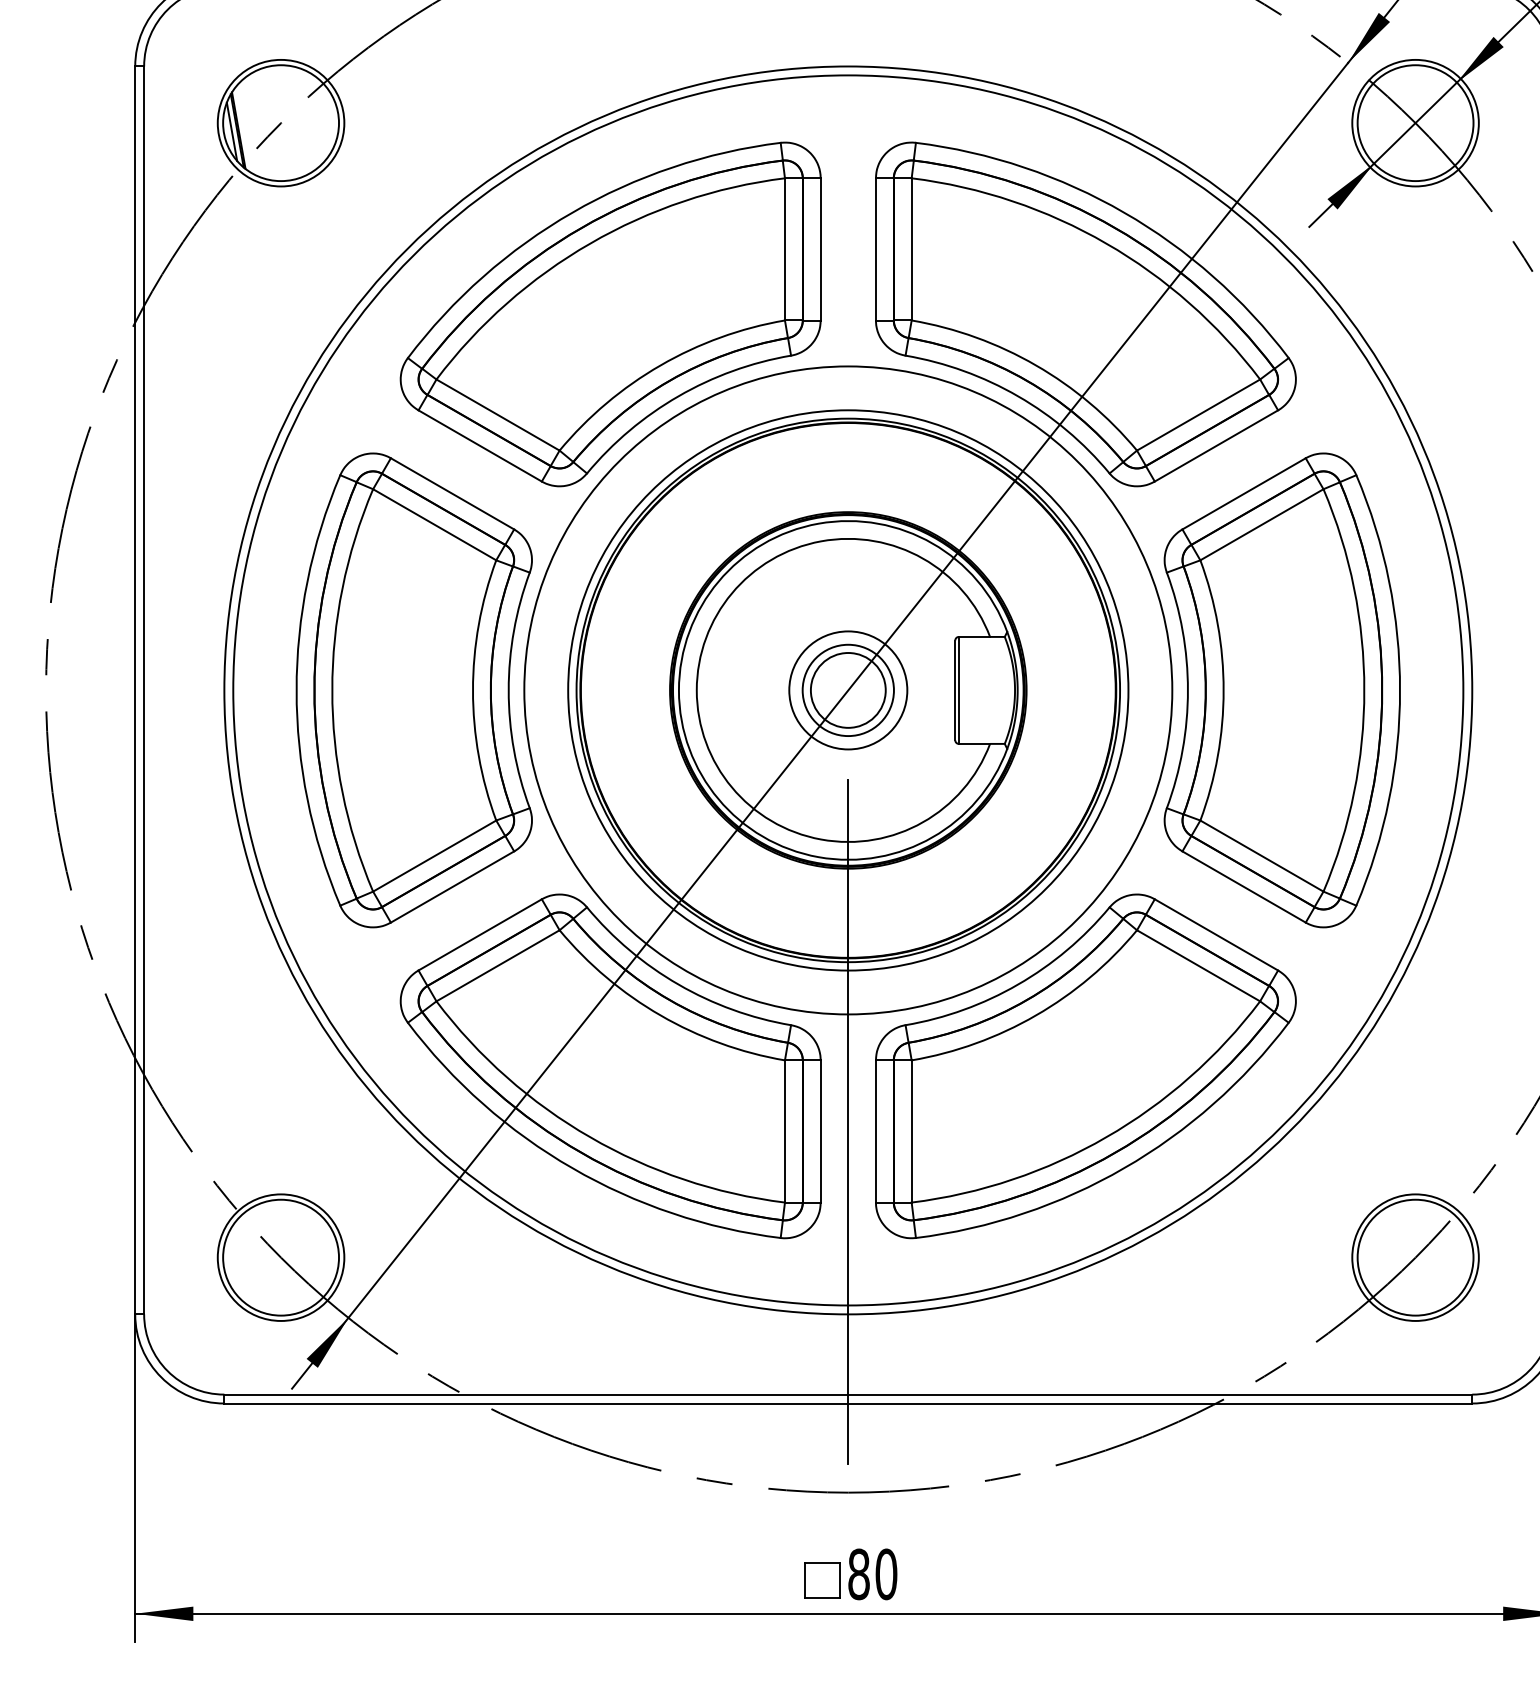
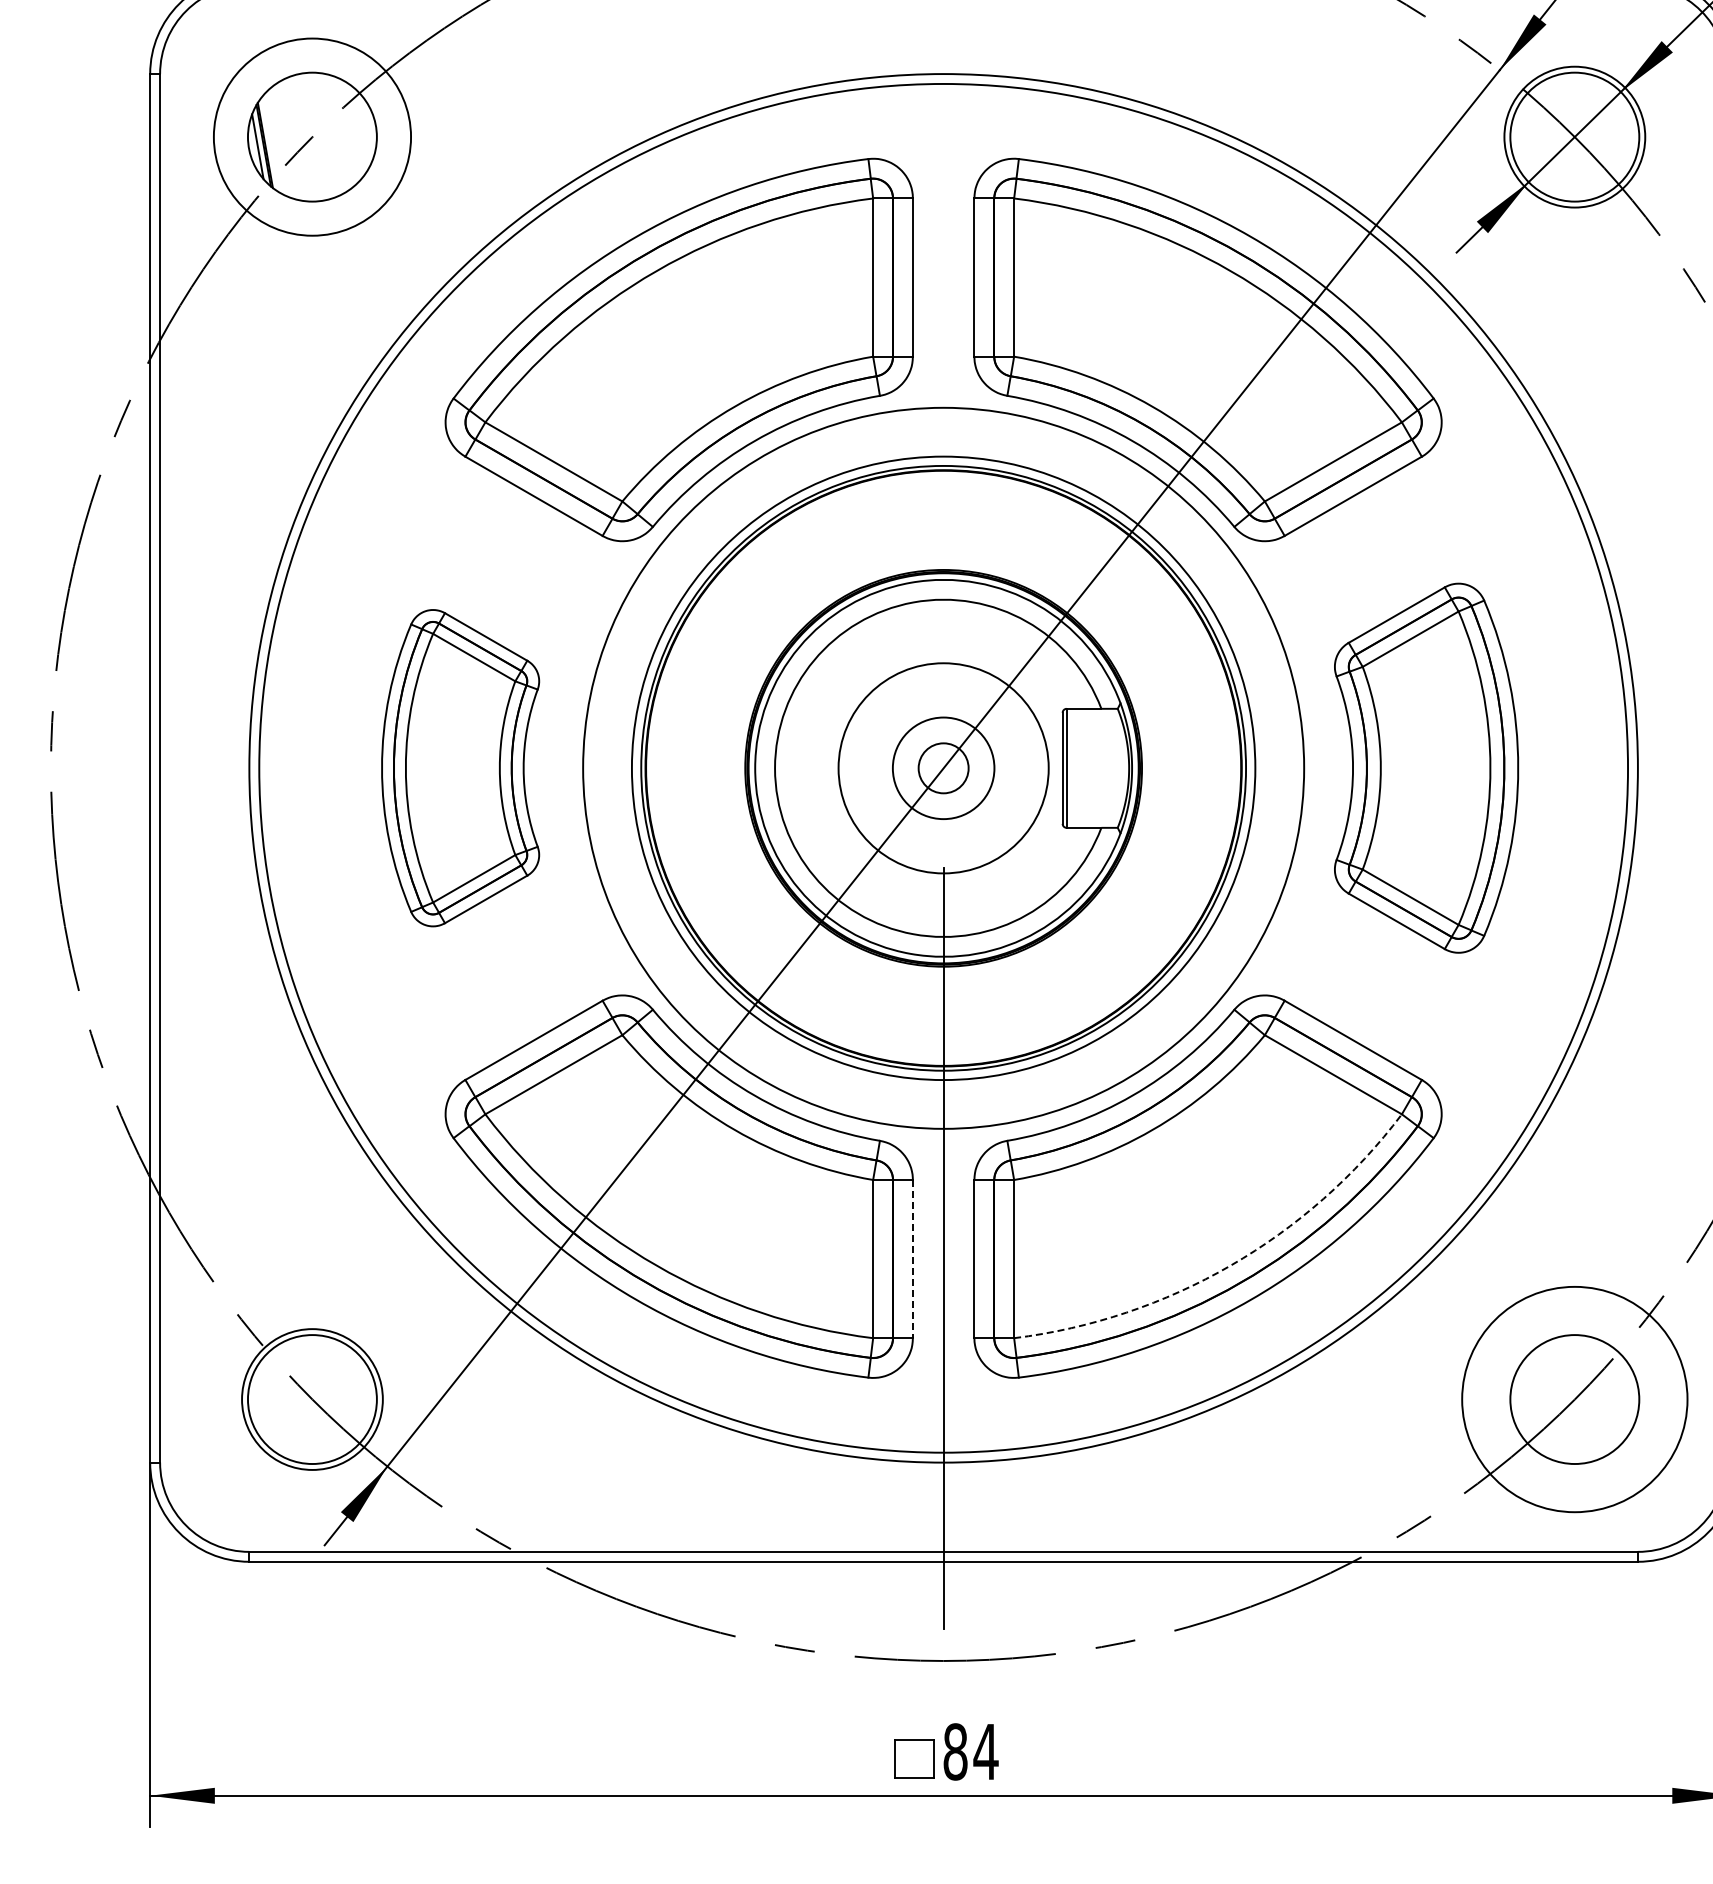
circle: (281, 122) -> (312, 136), size x1.4
part: (414, 689) -> (460, 767), size x0.6
part: (1282, 689) -> (1426, 767), size x0.7
circle: (848, 690) -> (943, 768), size x0.6
circle: (848, 690) -> (943, 768), size x1.6
line: (820, 1131) -> (912, 1259), solid -> dashed
arc: (1106, 1137) -> (1230, 1265), solid -> dashed
circle: (1415, 1257) -> (1574, 1399), size x1.6
text: (885, 1573) -> (985, 1751), 80 -> 84

